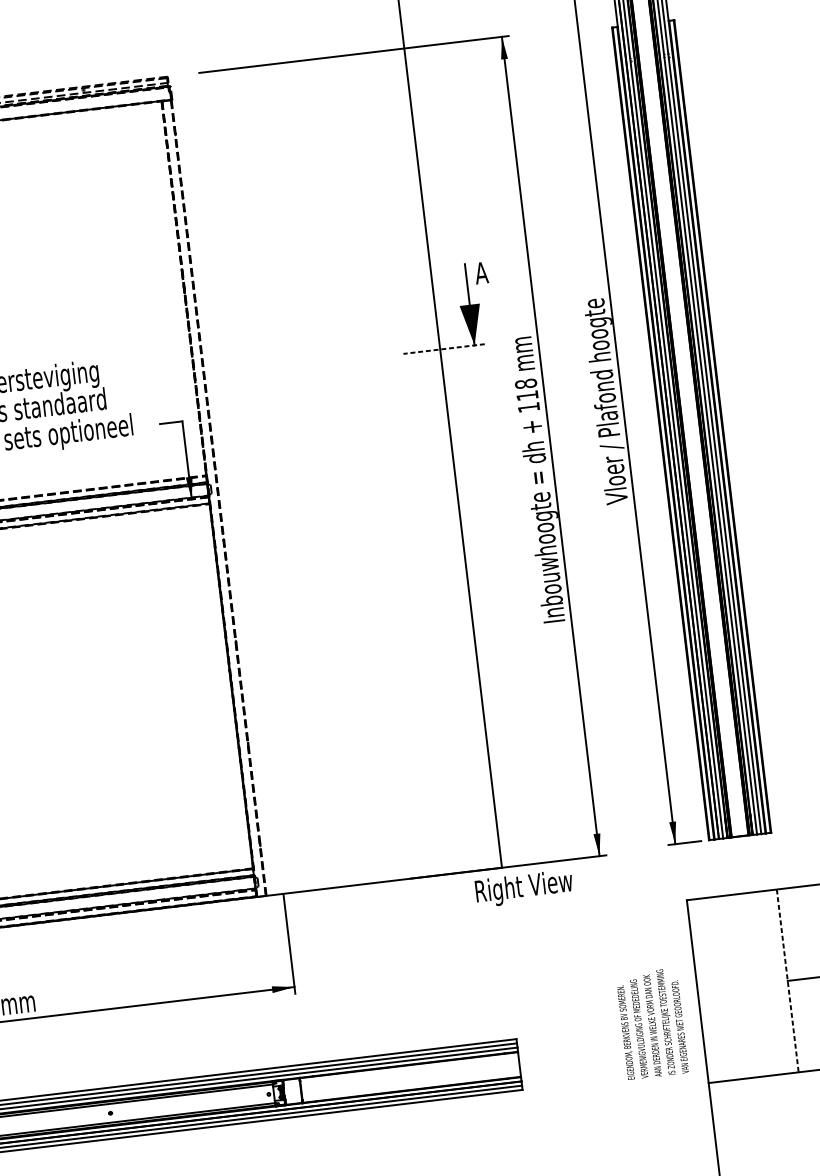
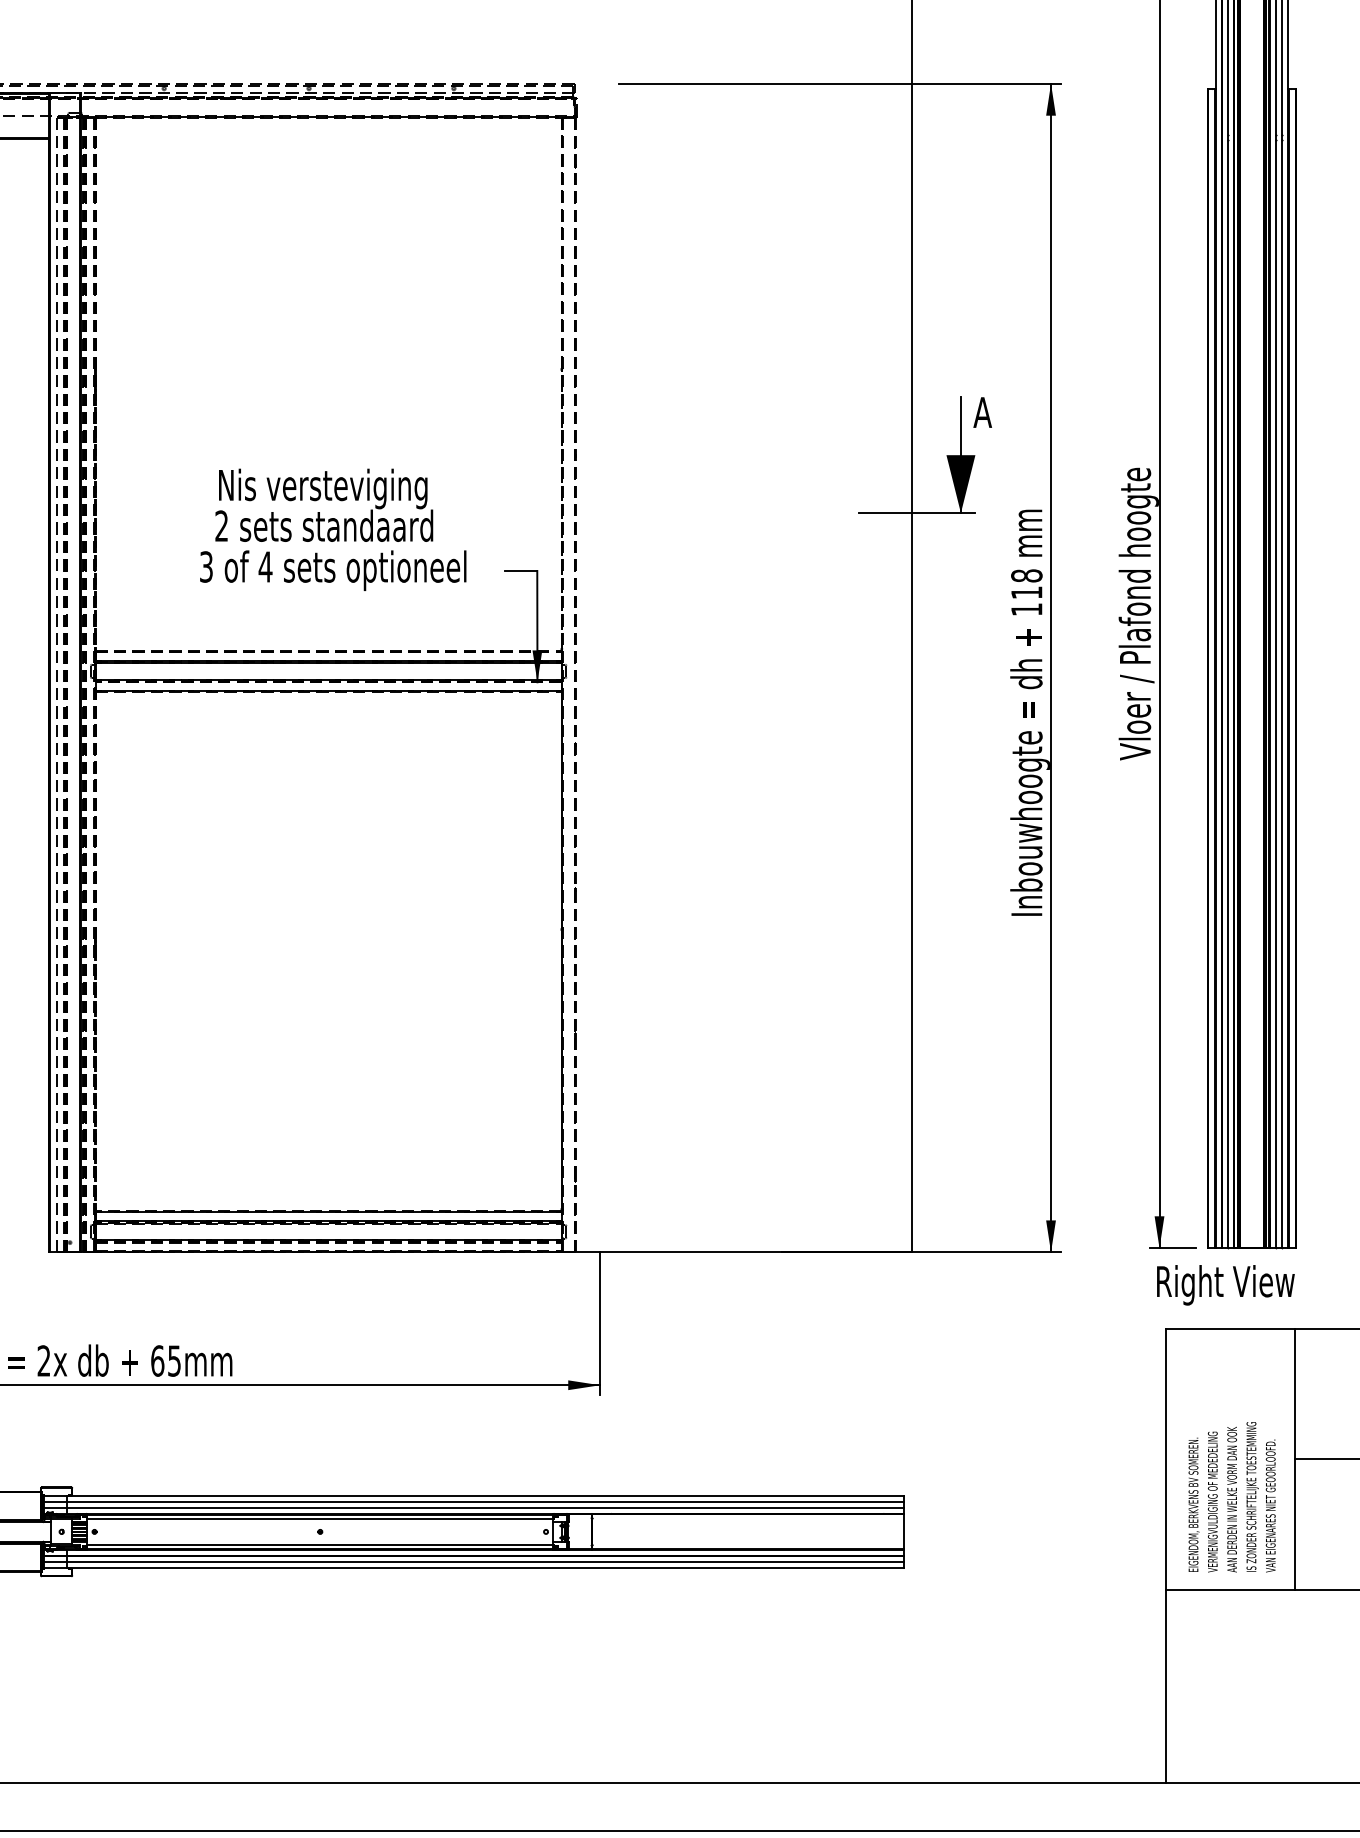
line: (444, 349) -> (917, 513), dashed -> solid
text: (524, 888) -> (1225, 1285), moved
line: (787, 981) -> (1294, 1459), dashed -> solid
text: (651, 1024) -> (1231, 1497), moved

